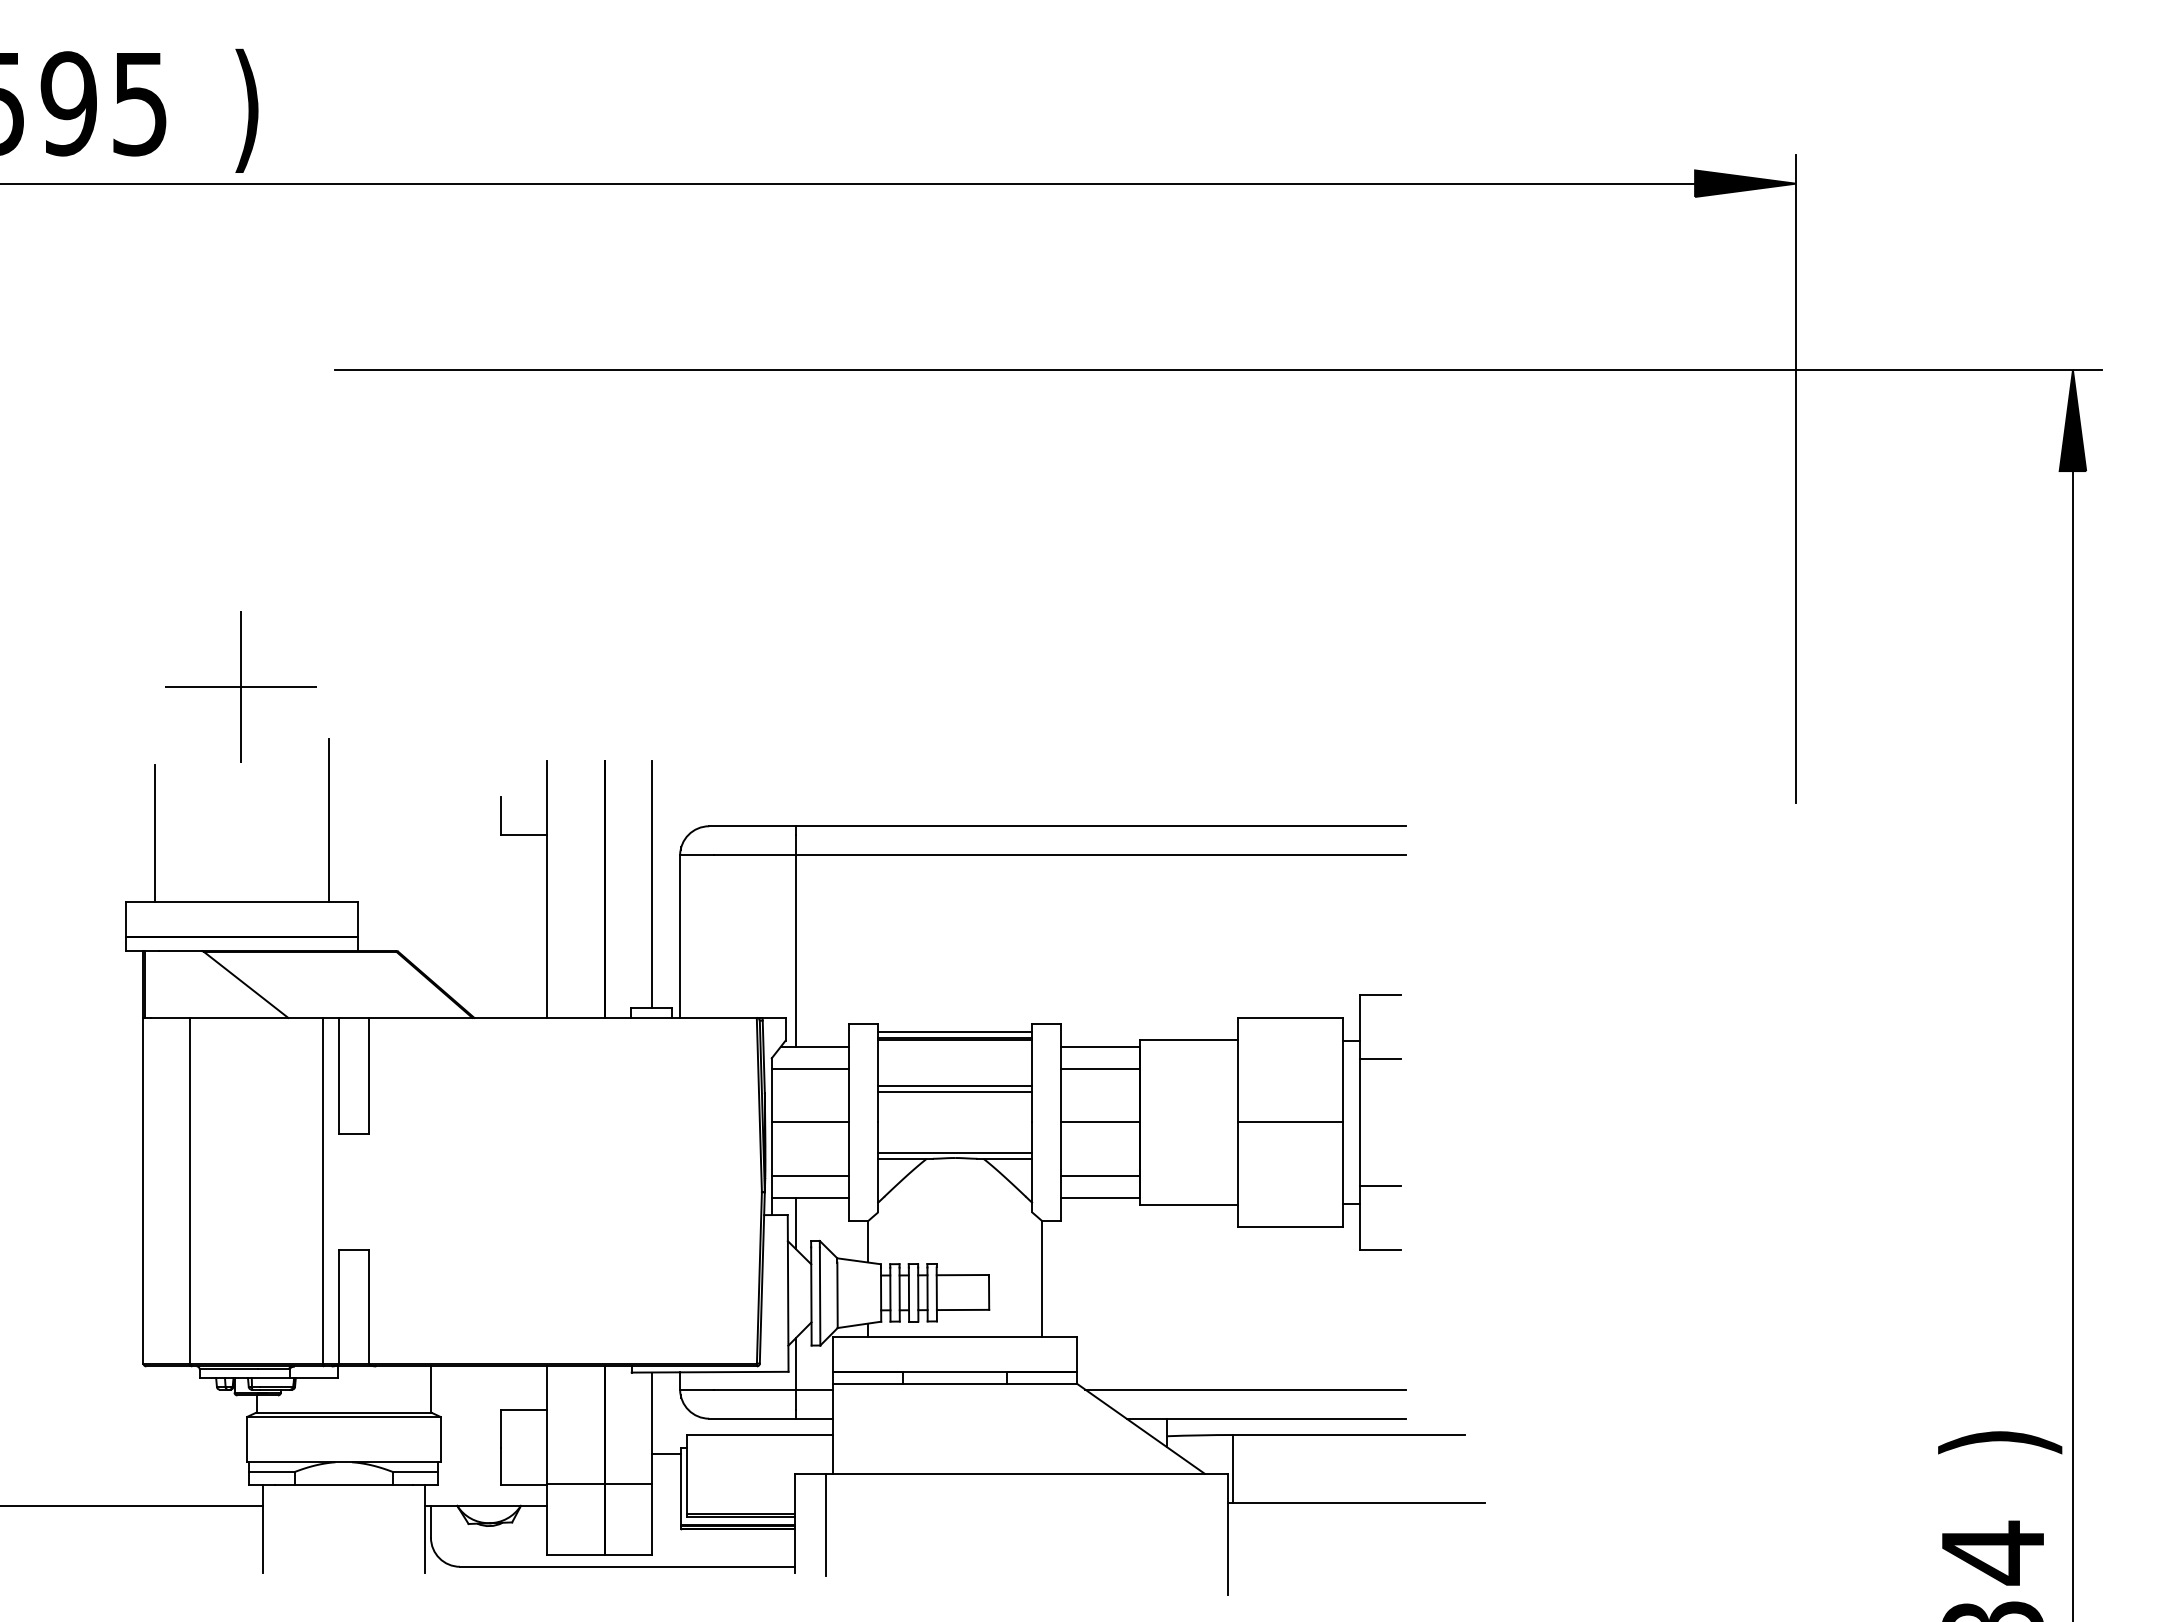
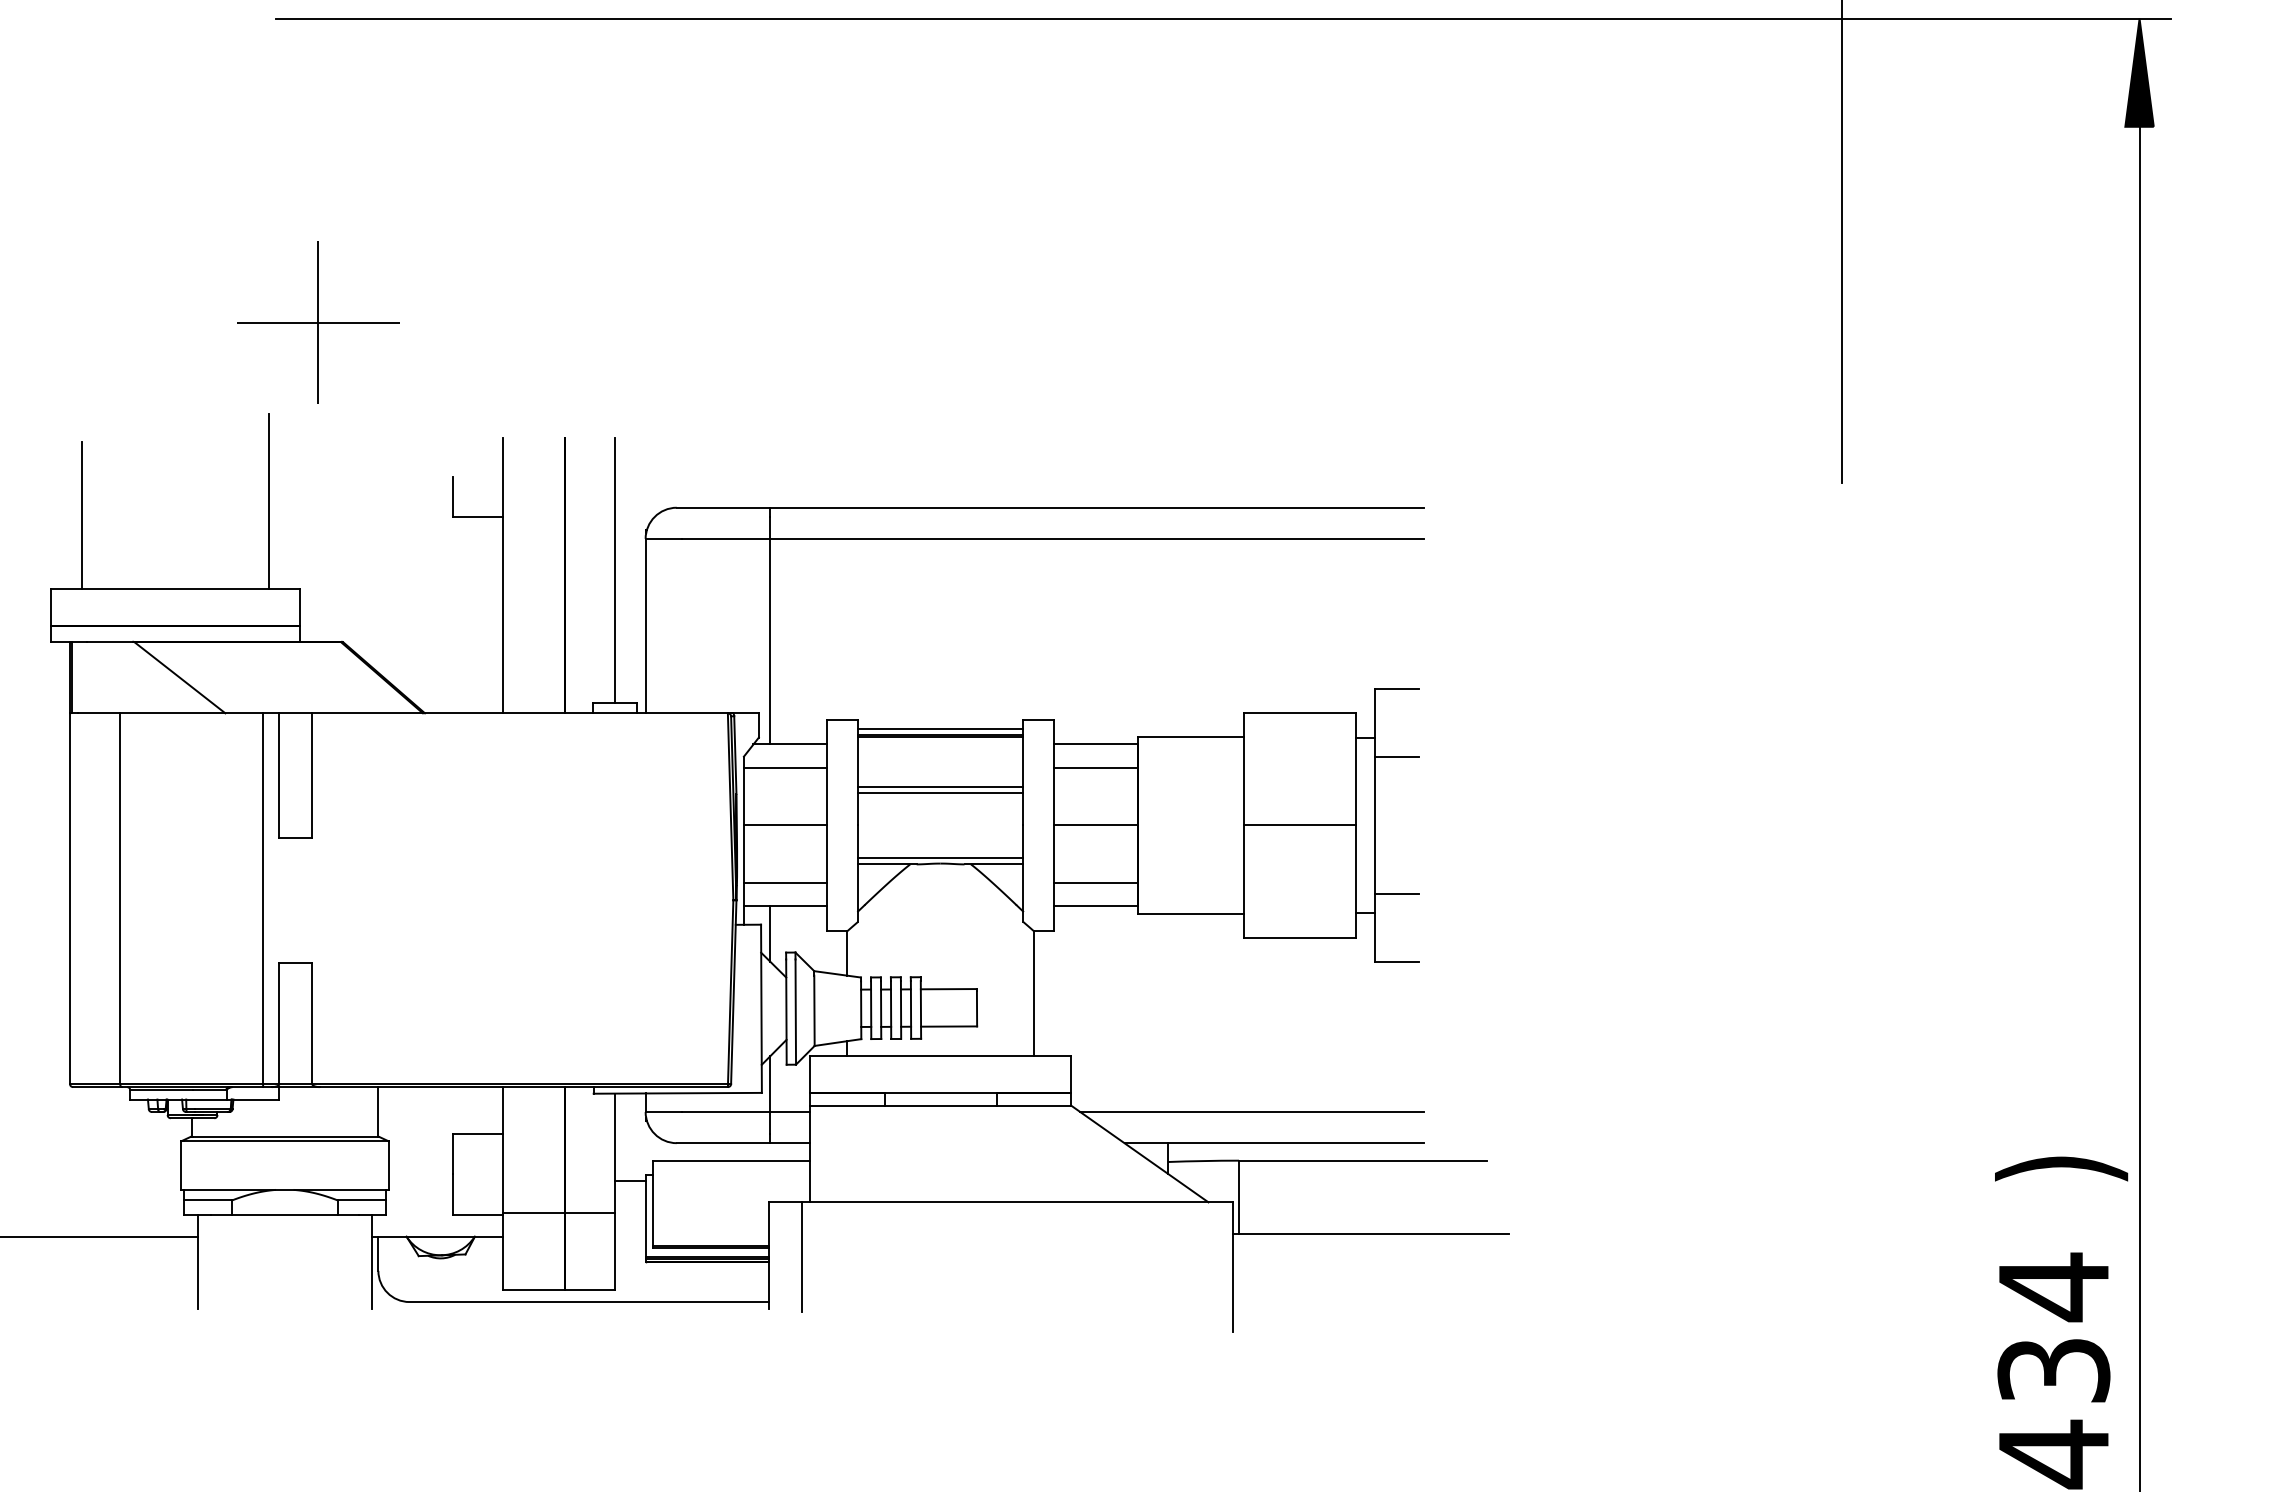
part: (240, 686) -> (317, 322), moved

